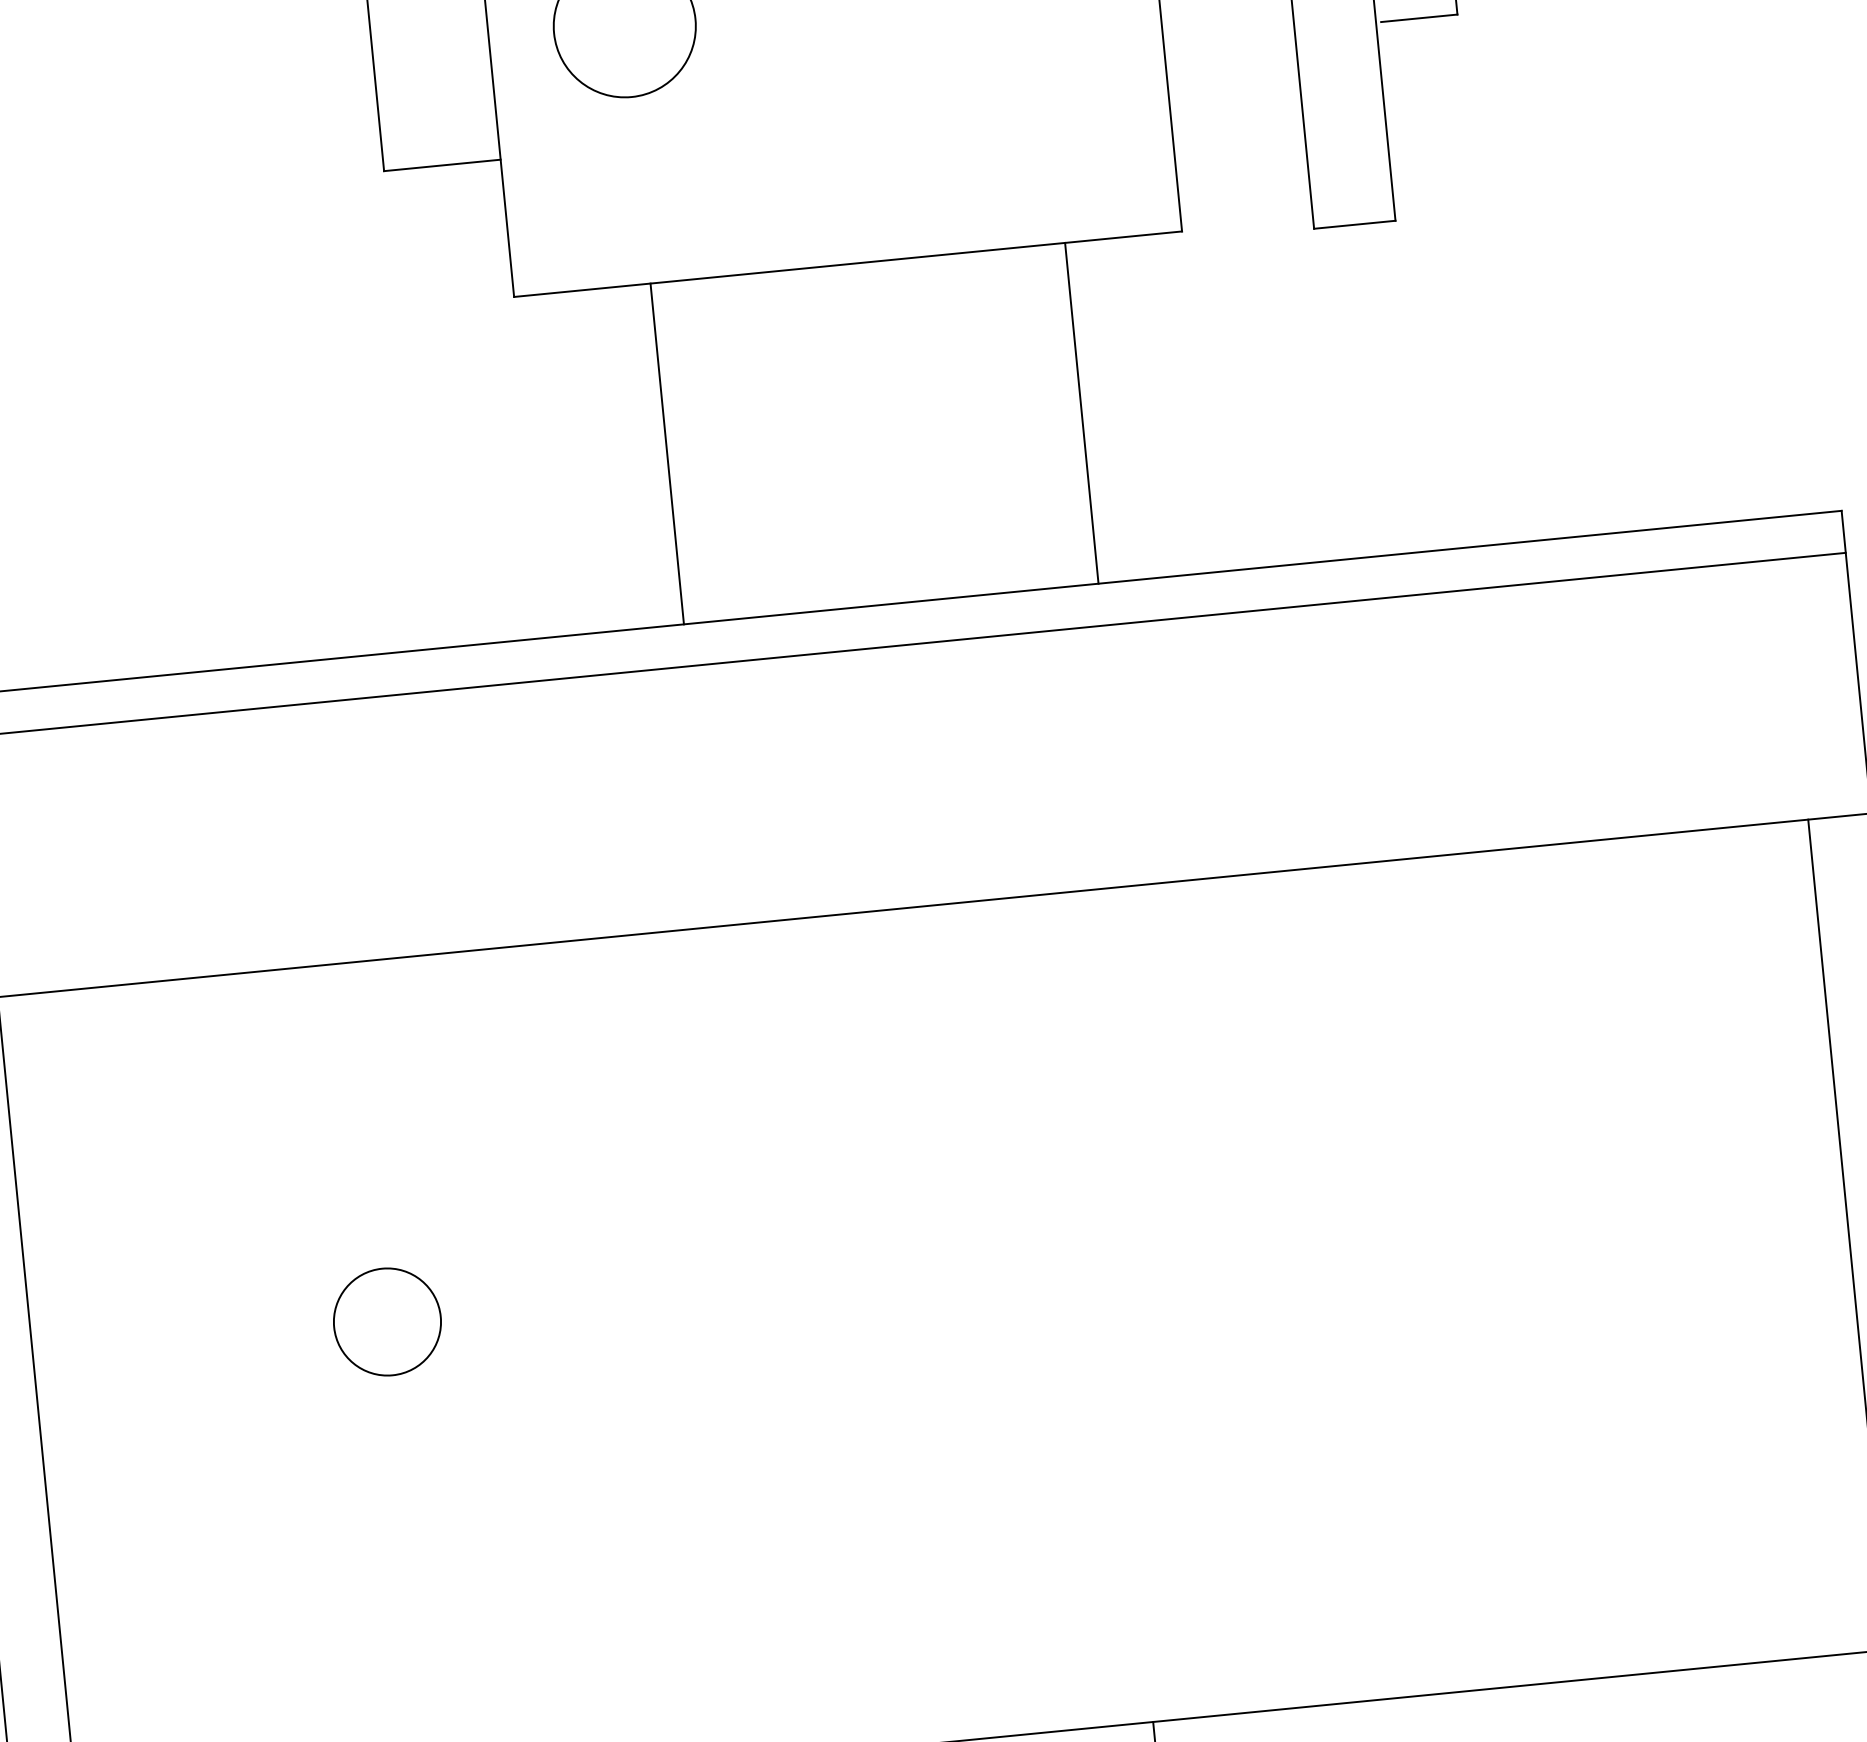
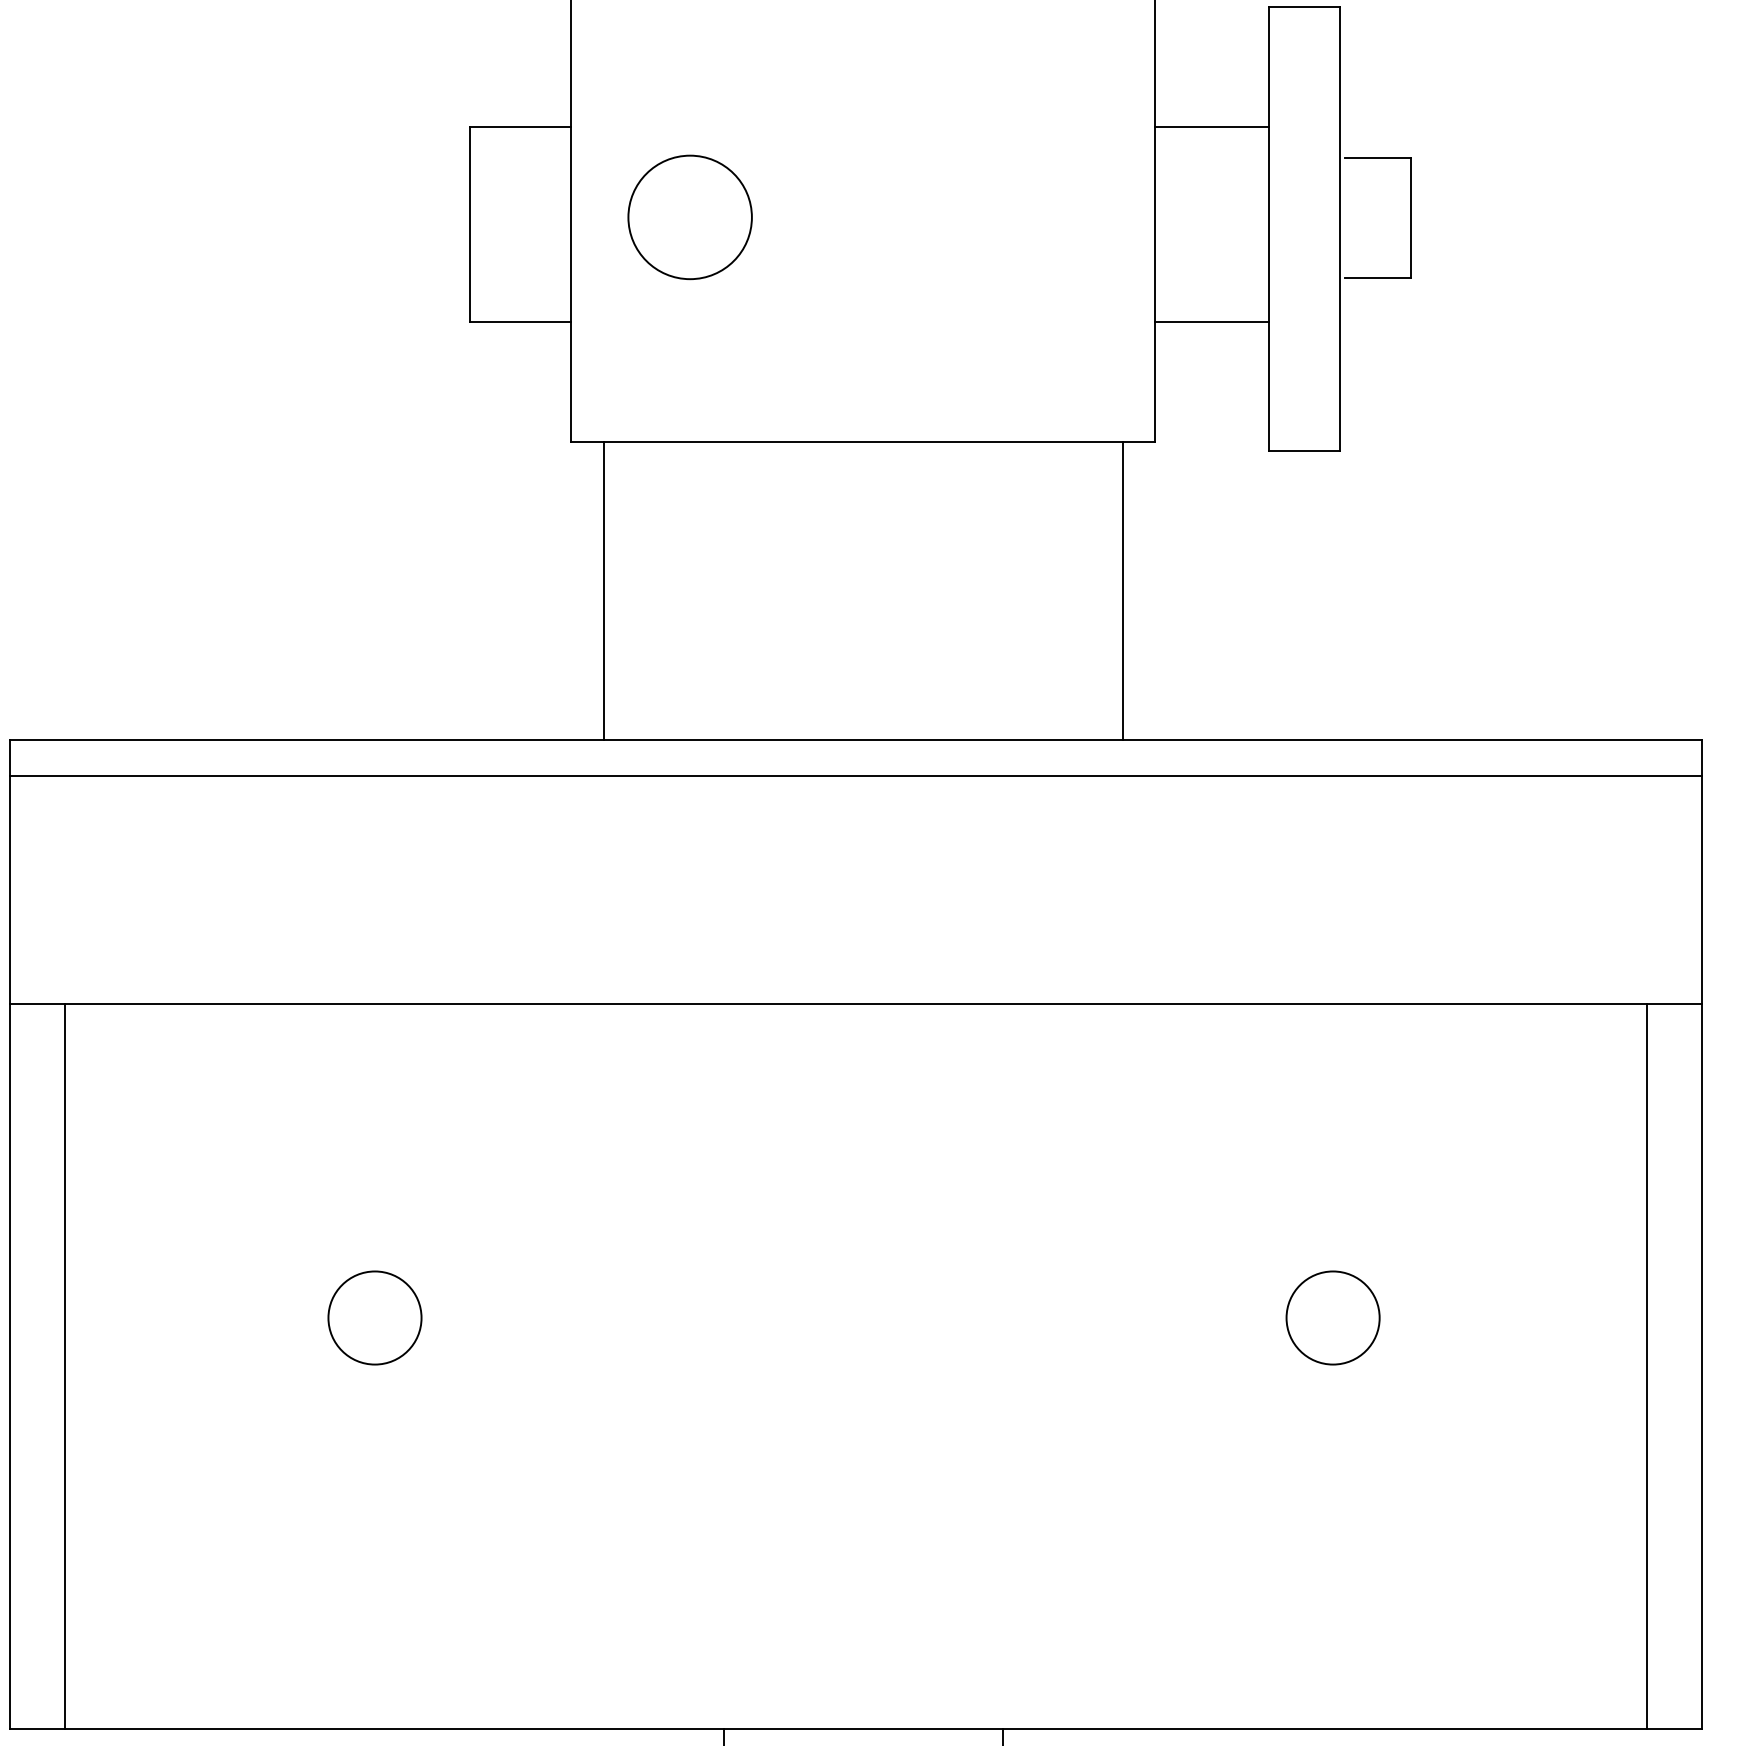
line: (1233, 88) -> (1211, 322), added
line: (1081, 412) -> (1122, 590), moved
line: (667, 453) -> (603, 590), moved
circle: (1483, 1213) -> (1332, 1317), added

